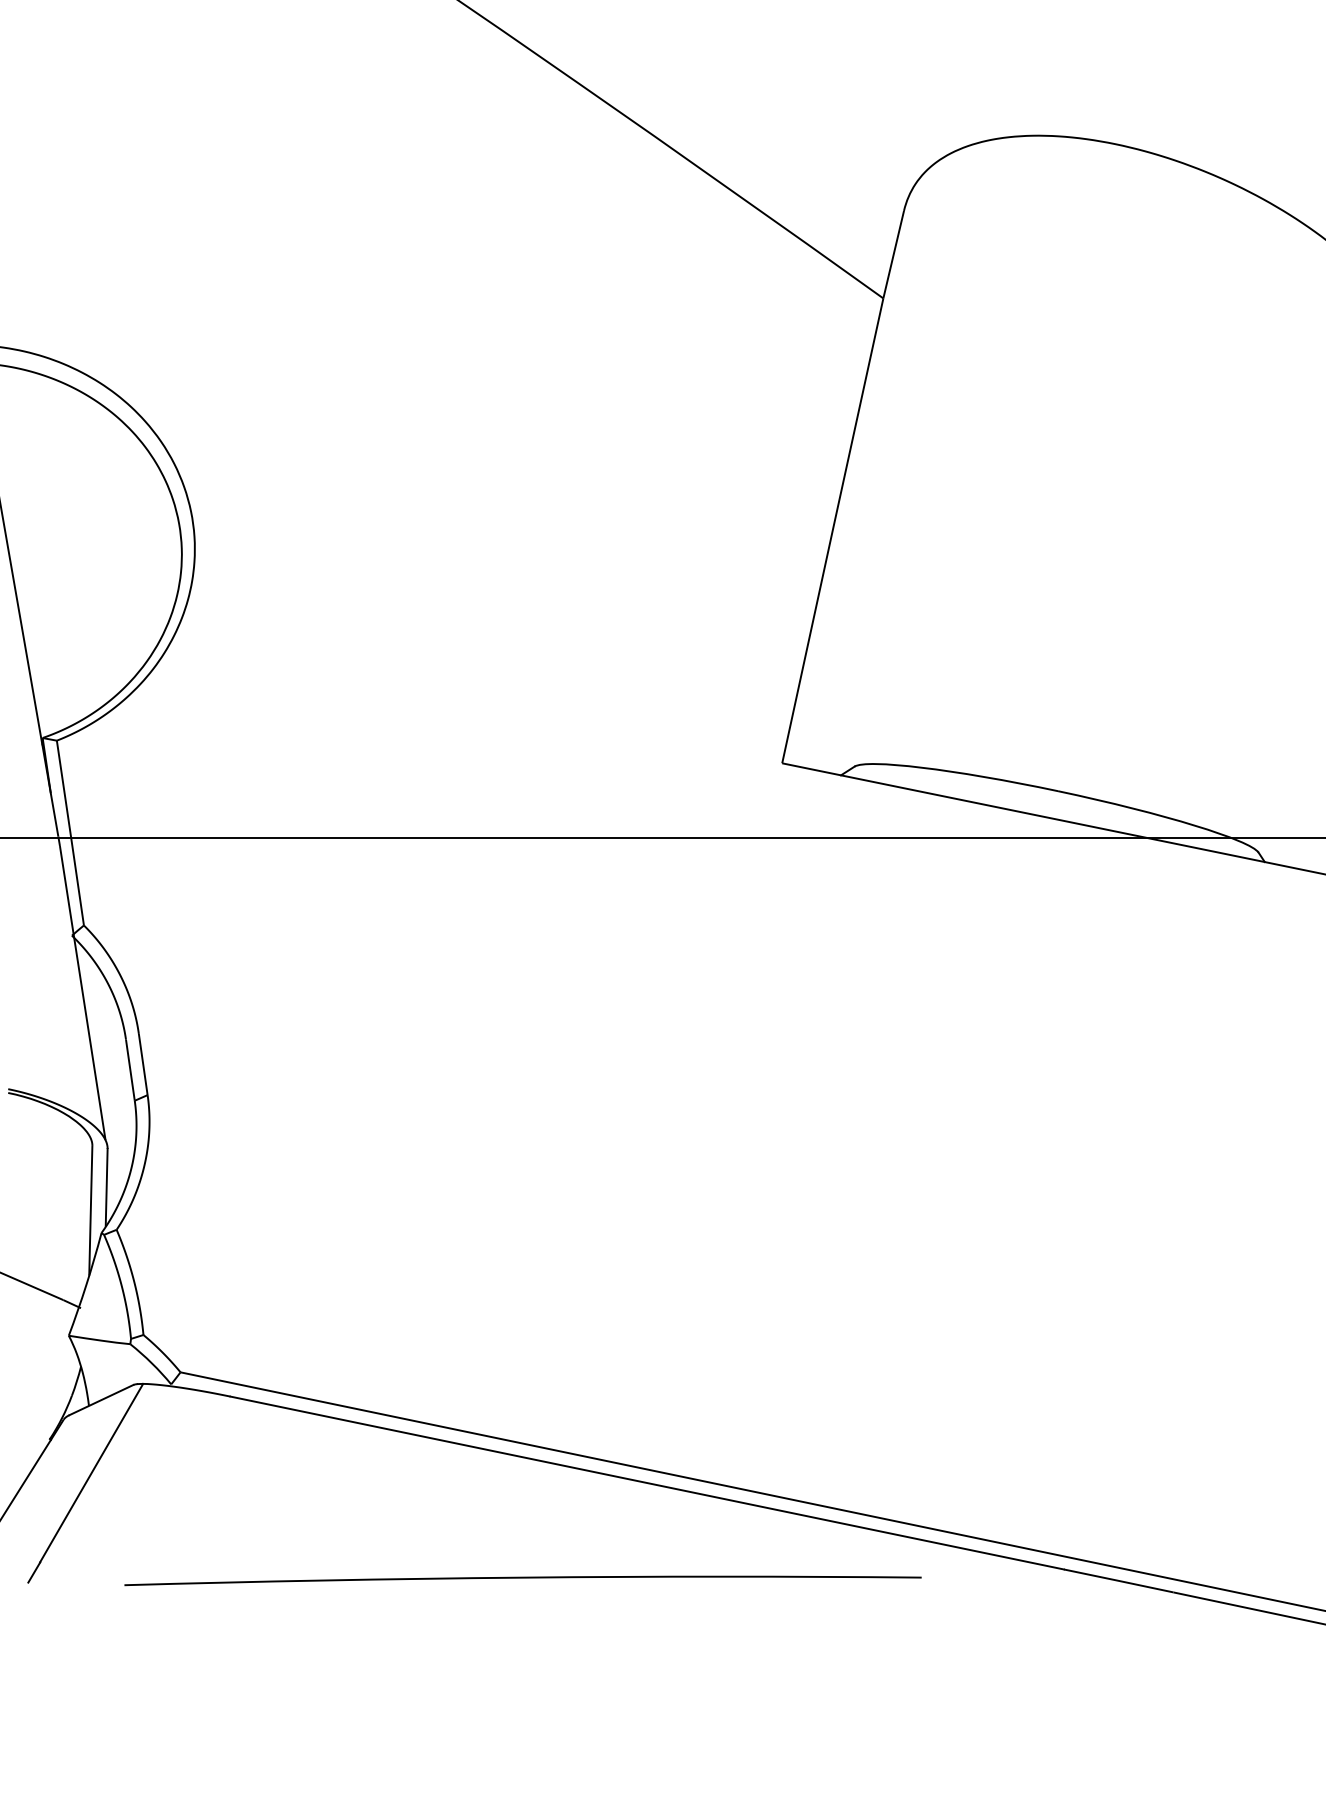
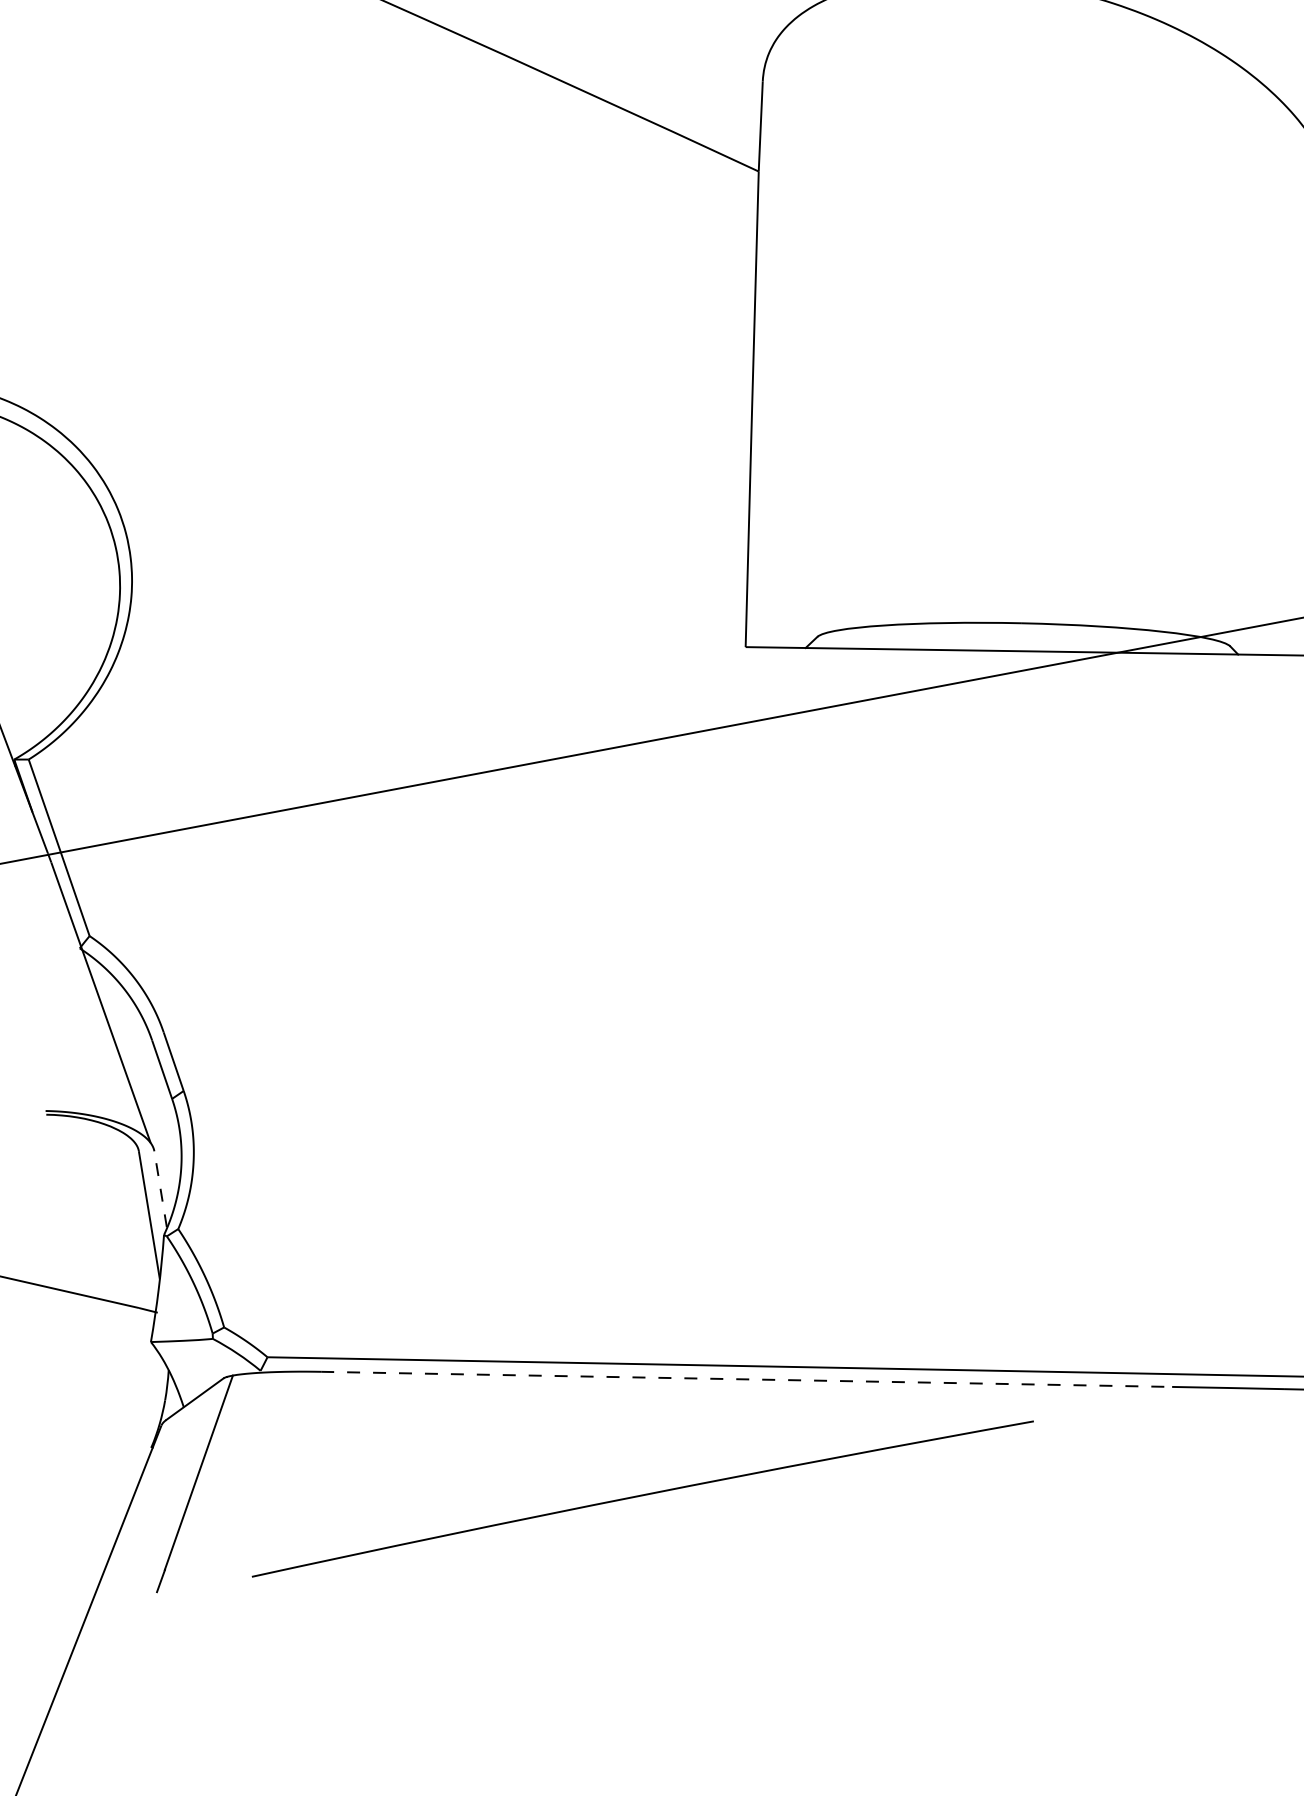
line: (106, 1186) -> (160, 1188), solid -> dashed
line: (647, 1483) -> (746, 1379), solid -> dashed

